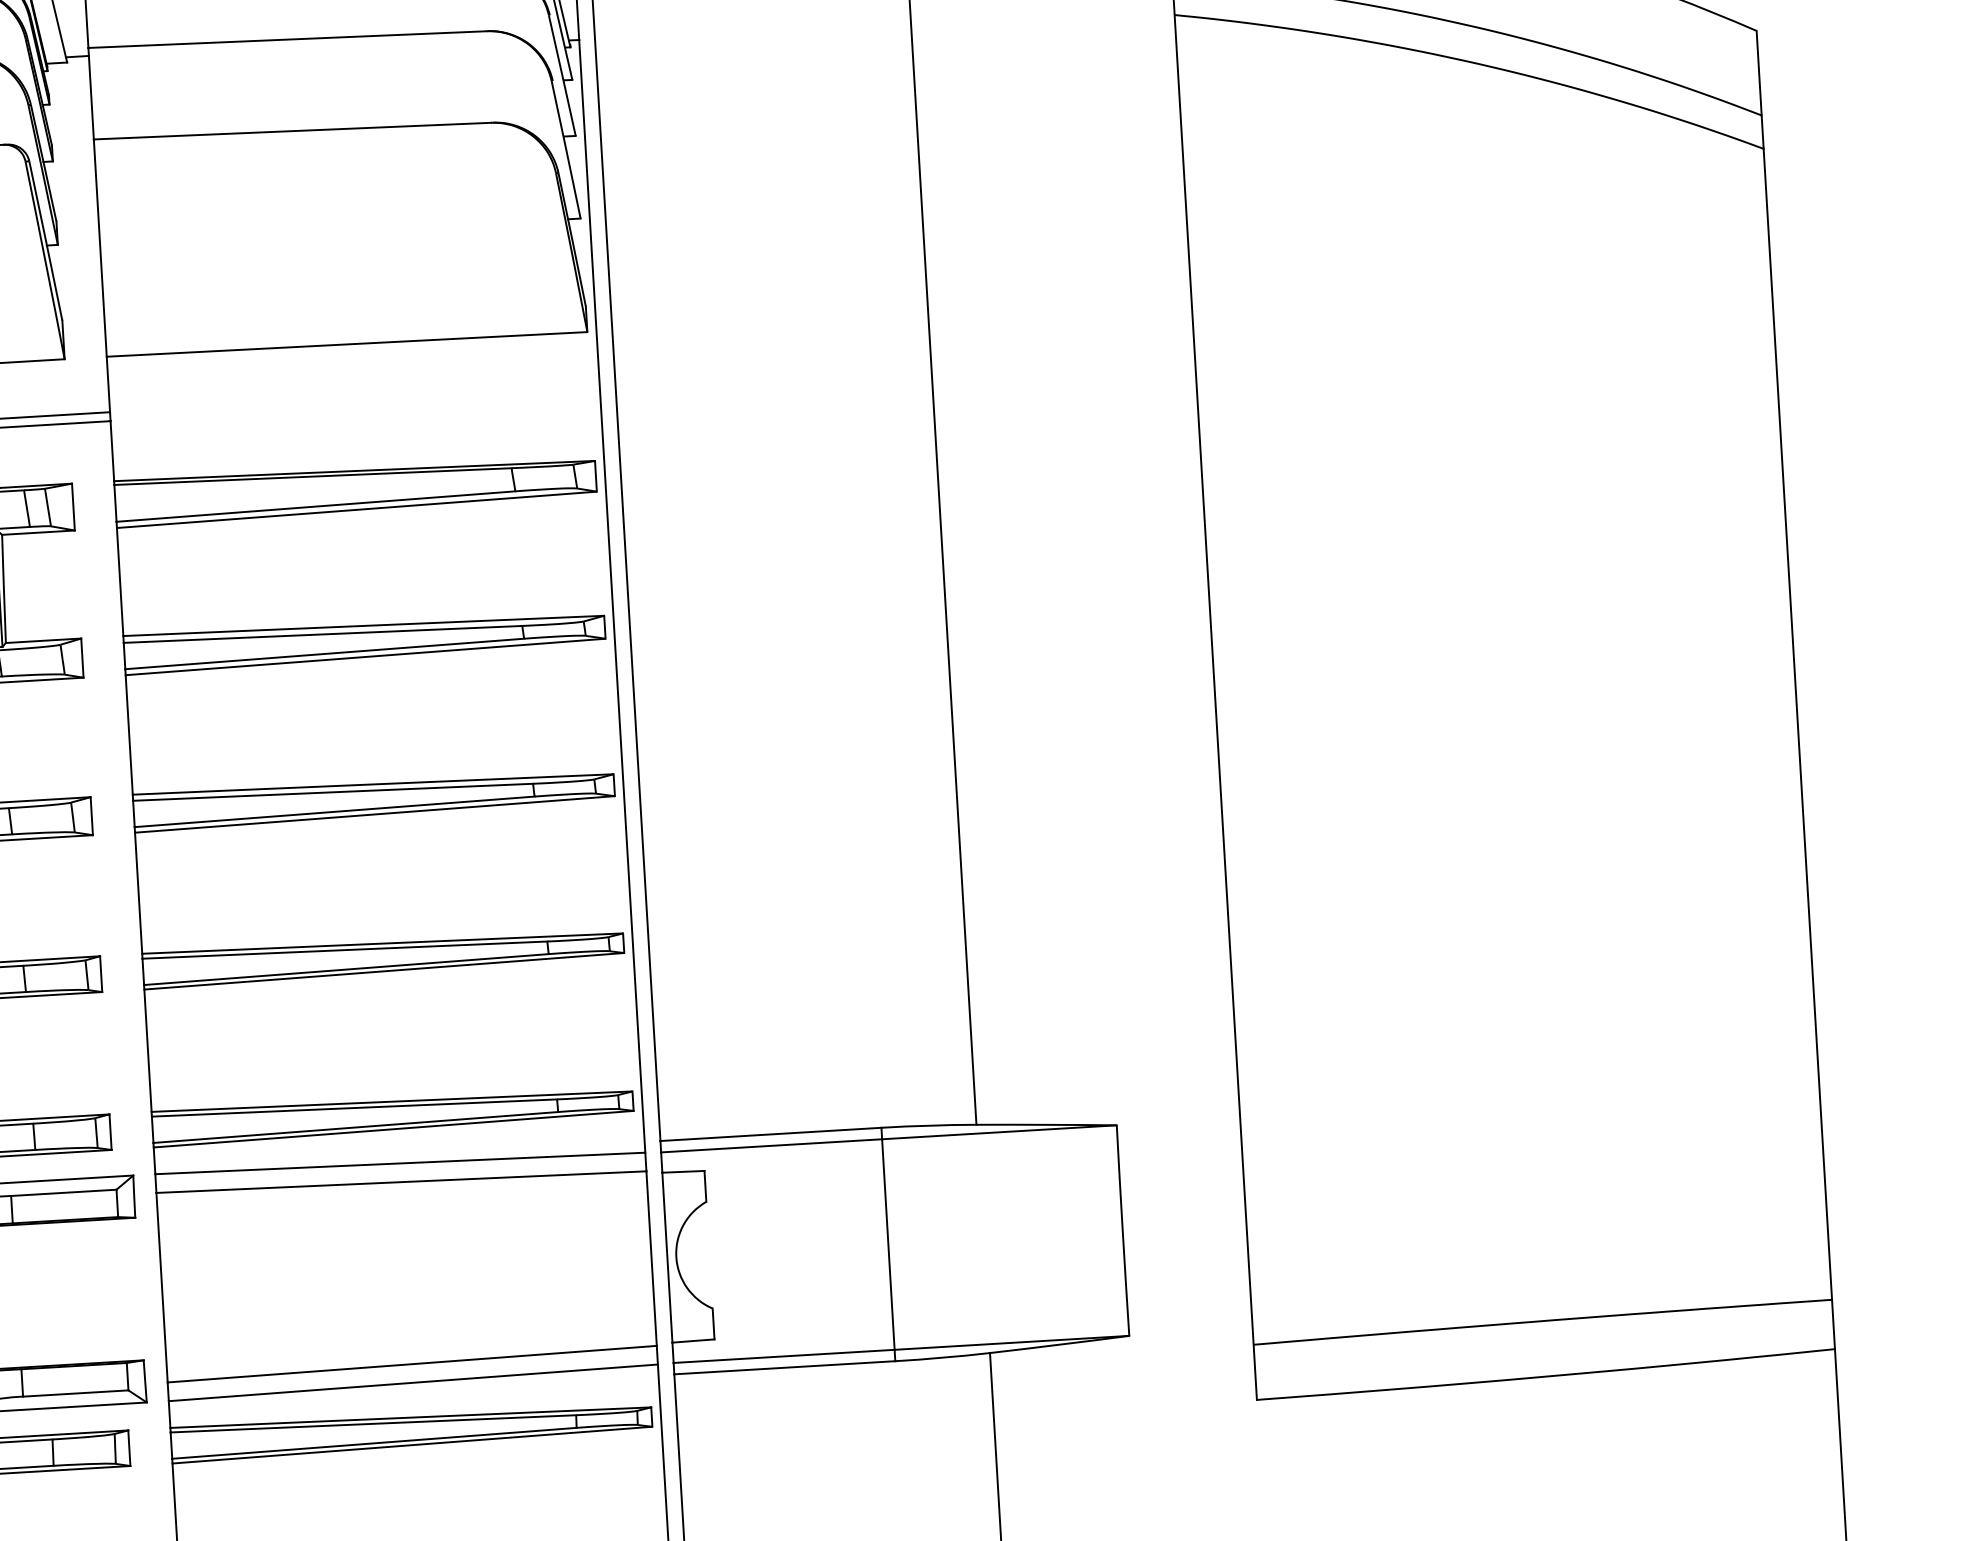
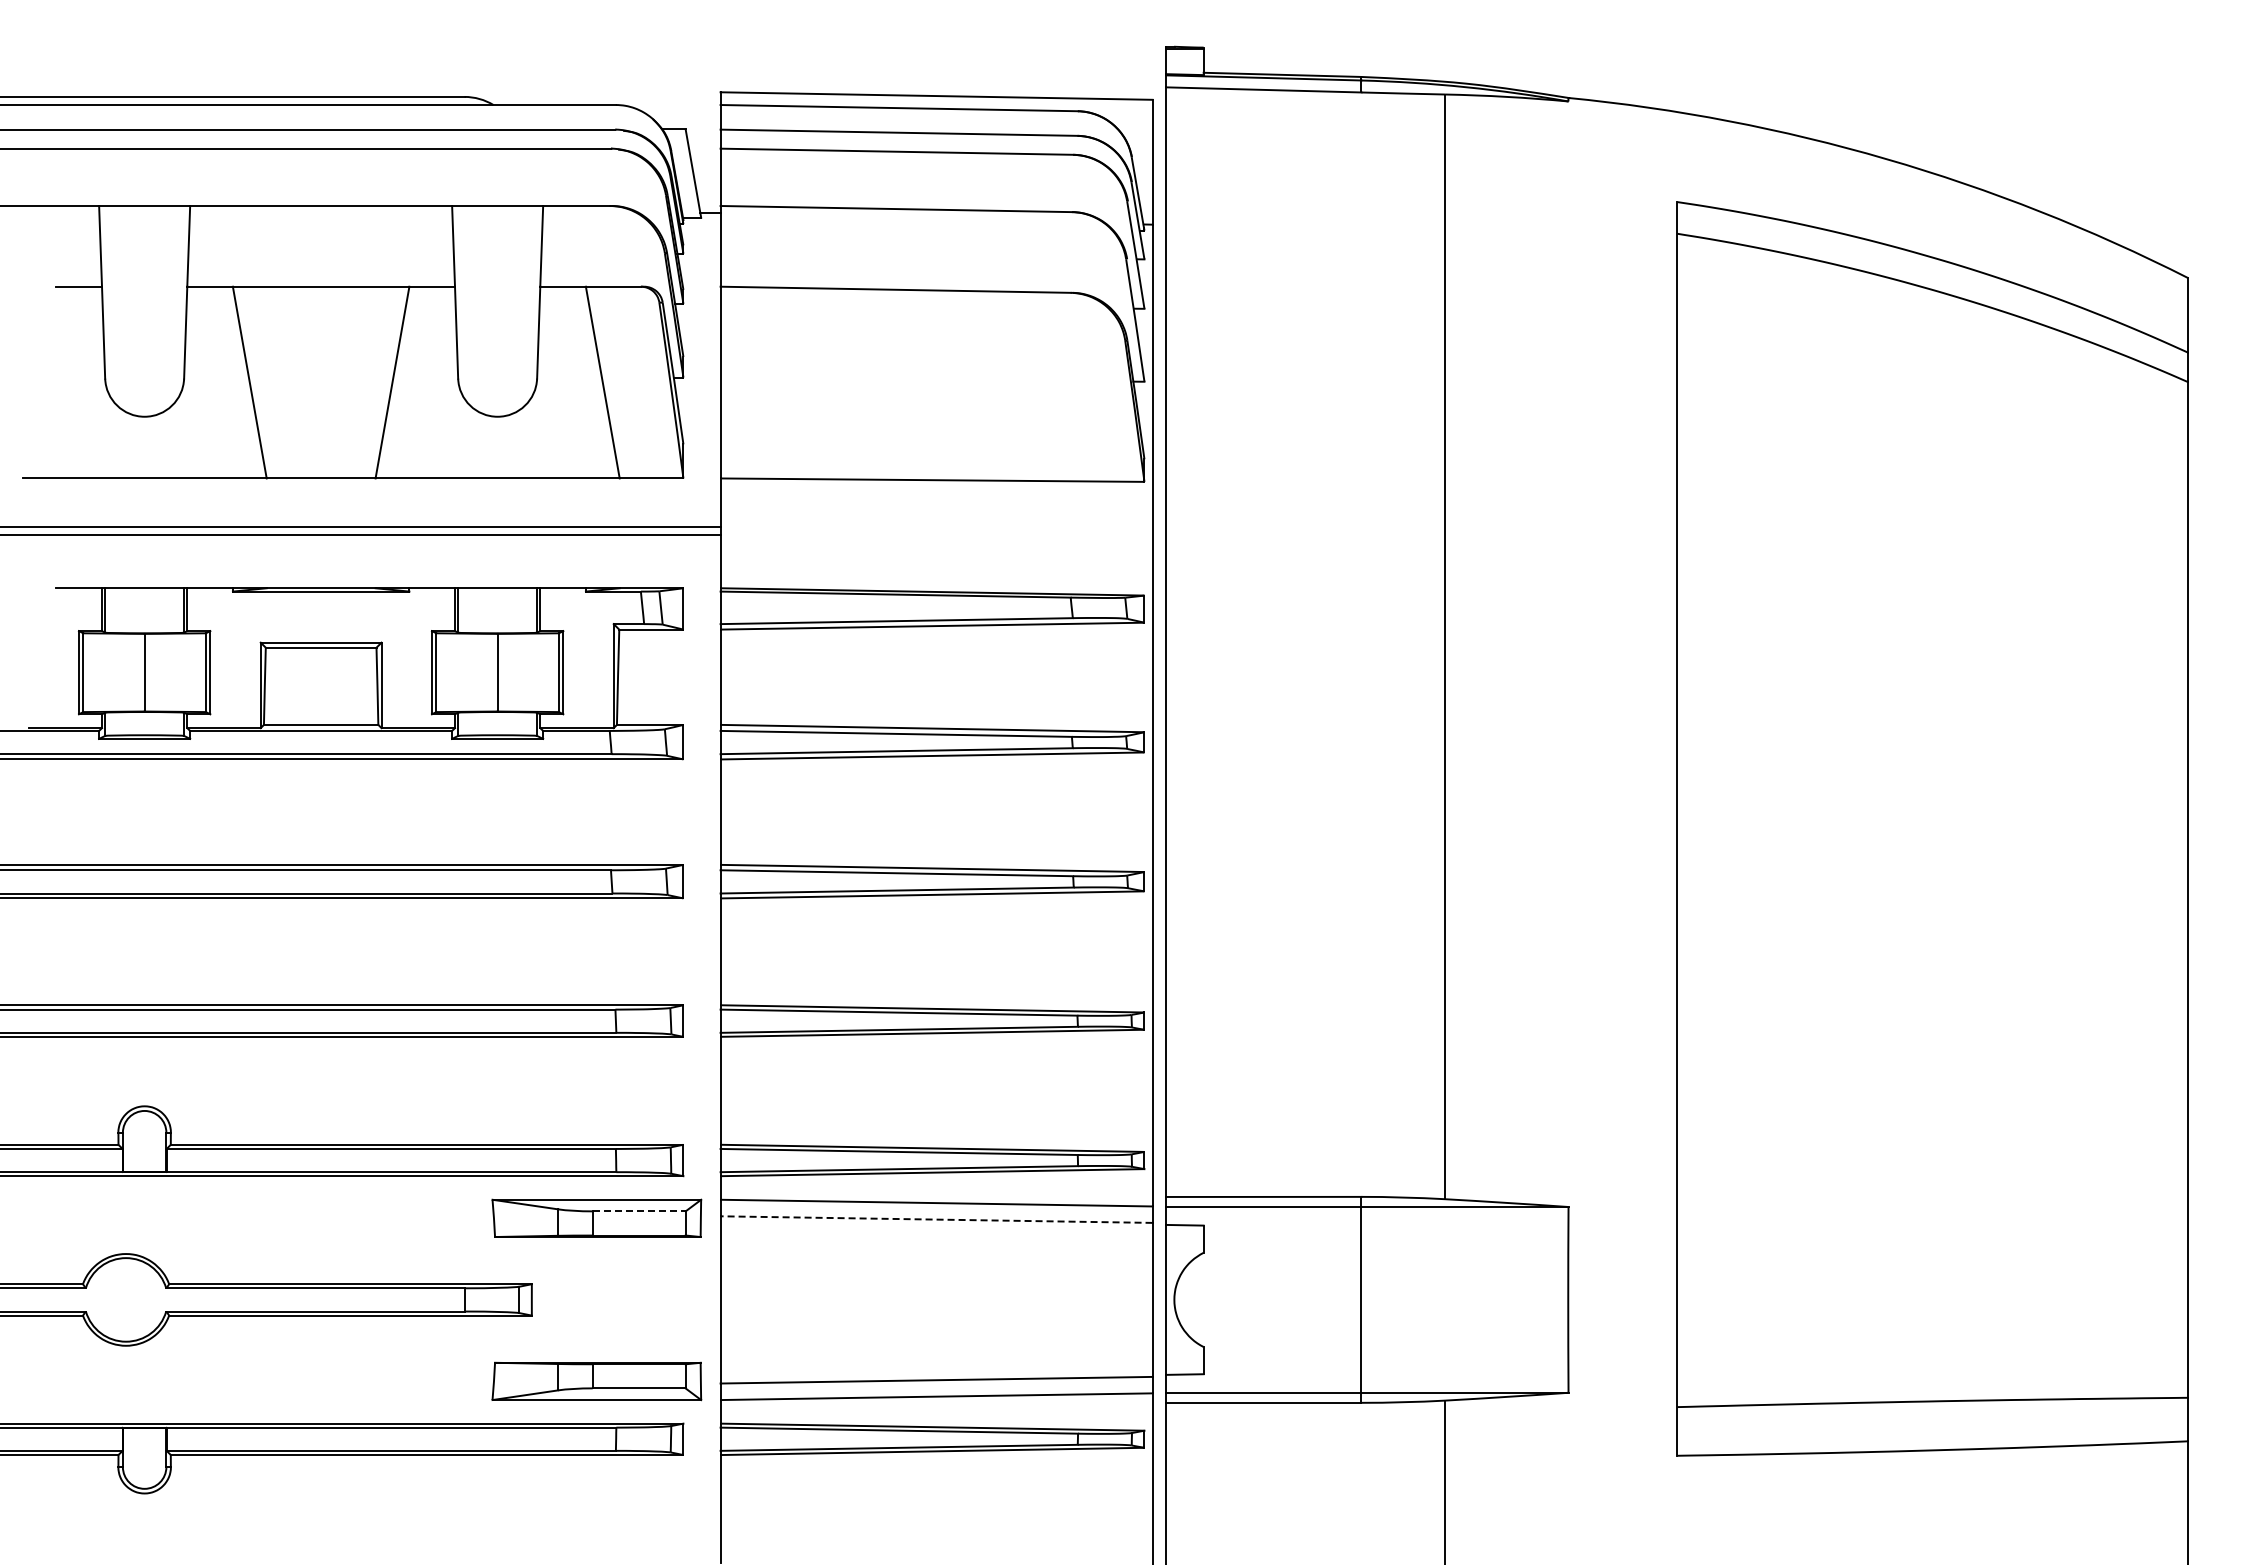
line: (401, 1182) -> (936, 1219), solid -> dashed
line: (64, 1192) -> (639, 1211), solid -> dashed

